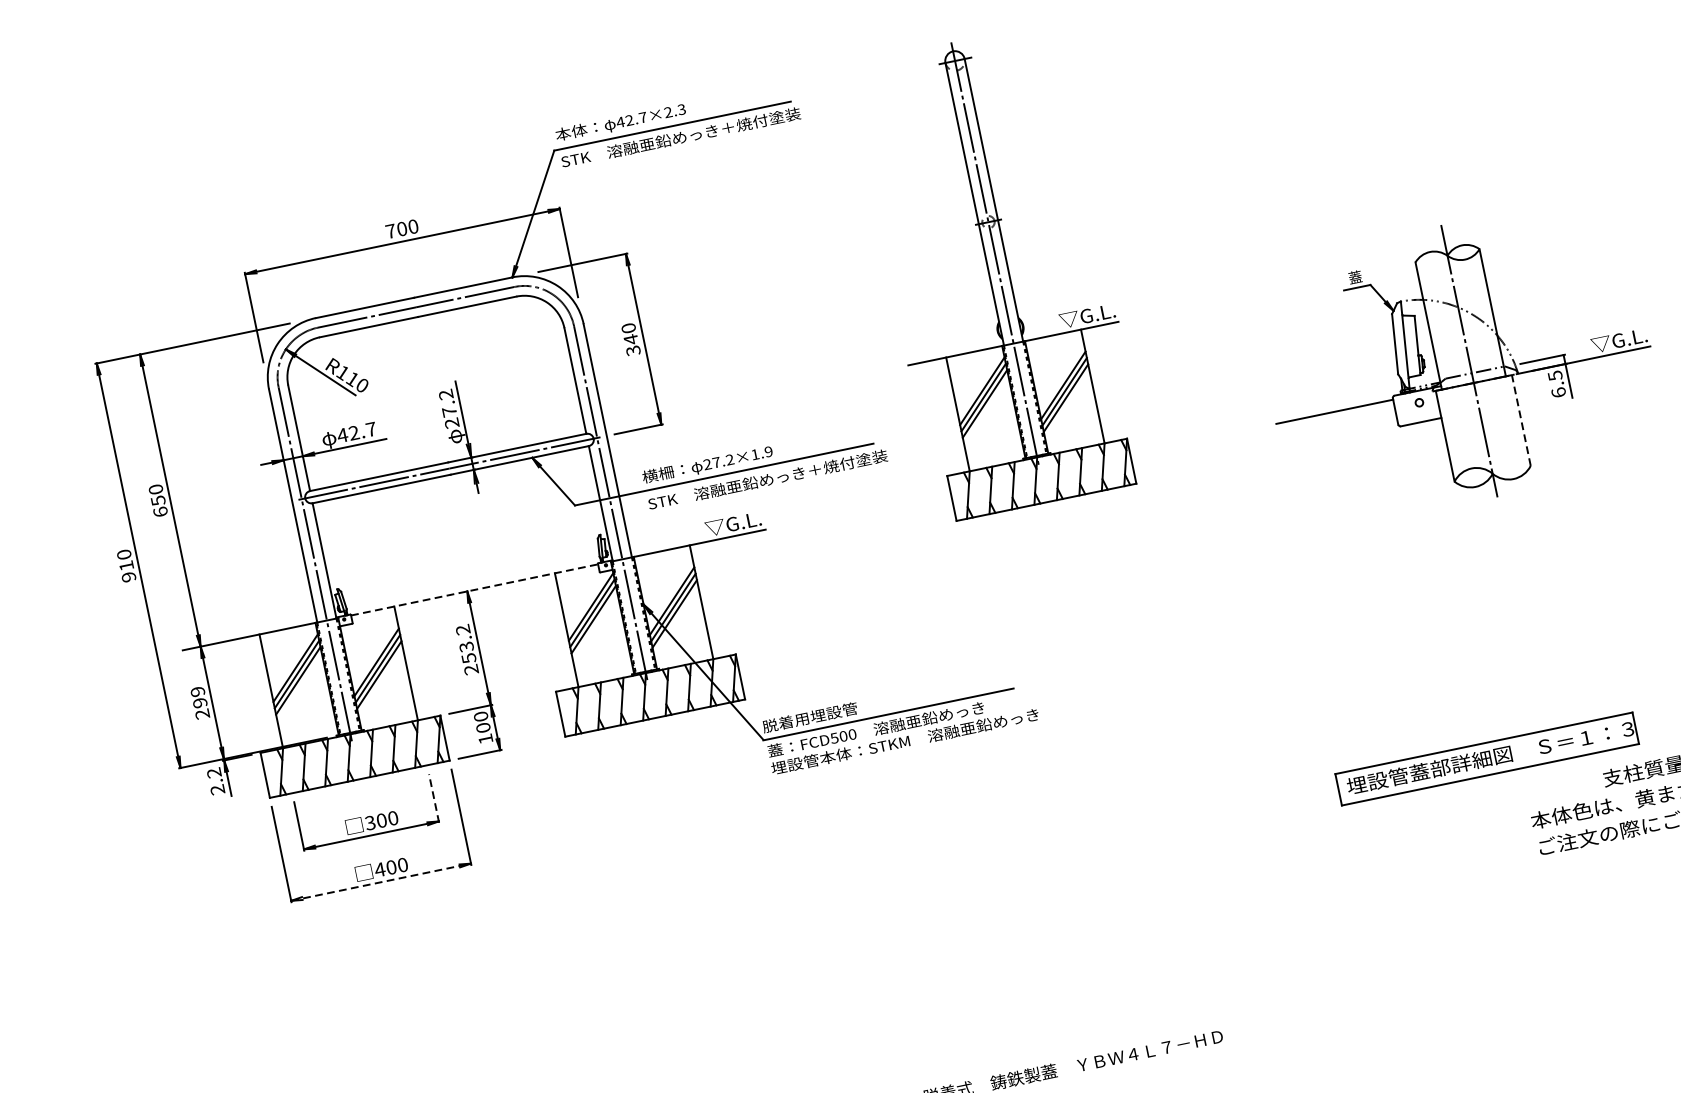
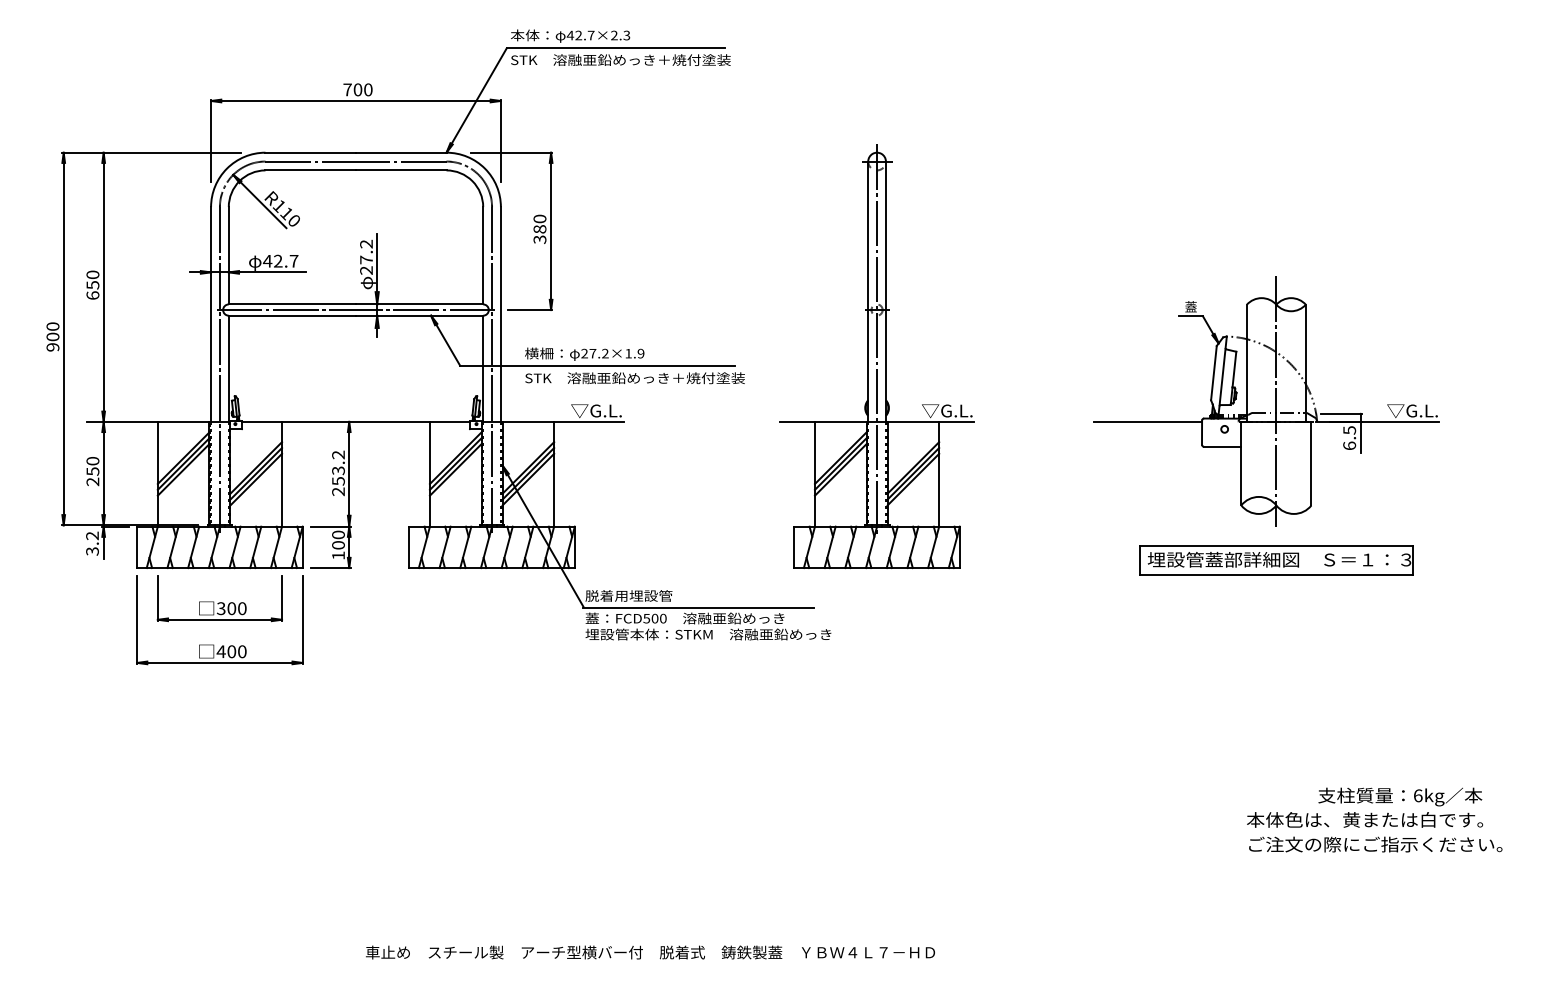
part: (998, 272) -> (876, 356), moved
text: (630, 339) -> (539, 229), 340 -> 380
line: (1521, 420) -> (1311, 463), dashed -> solid
text: (125, 565) -> (52, 336), 910 -> 900
line: (474, 589) -> (355, 421), dashed -> solid
text: (198, 697) -> (92, 466), 299 -> 250
part: (1487, 759) -> (1276, 560), moved
text: (217, 789) -> (92, 551), 2.2 -> 3.2
line: (434, 798) -> (282, 598), dashed -> solid
line: (380, 881) -> (219, 662), dashed -> solid

